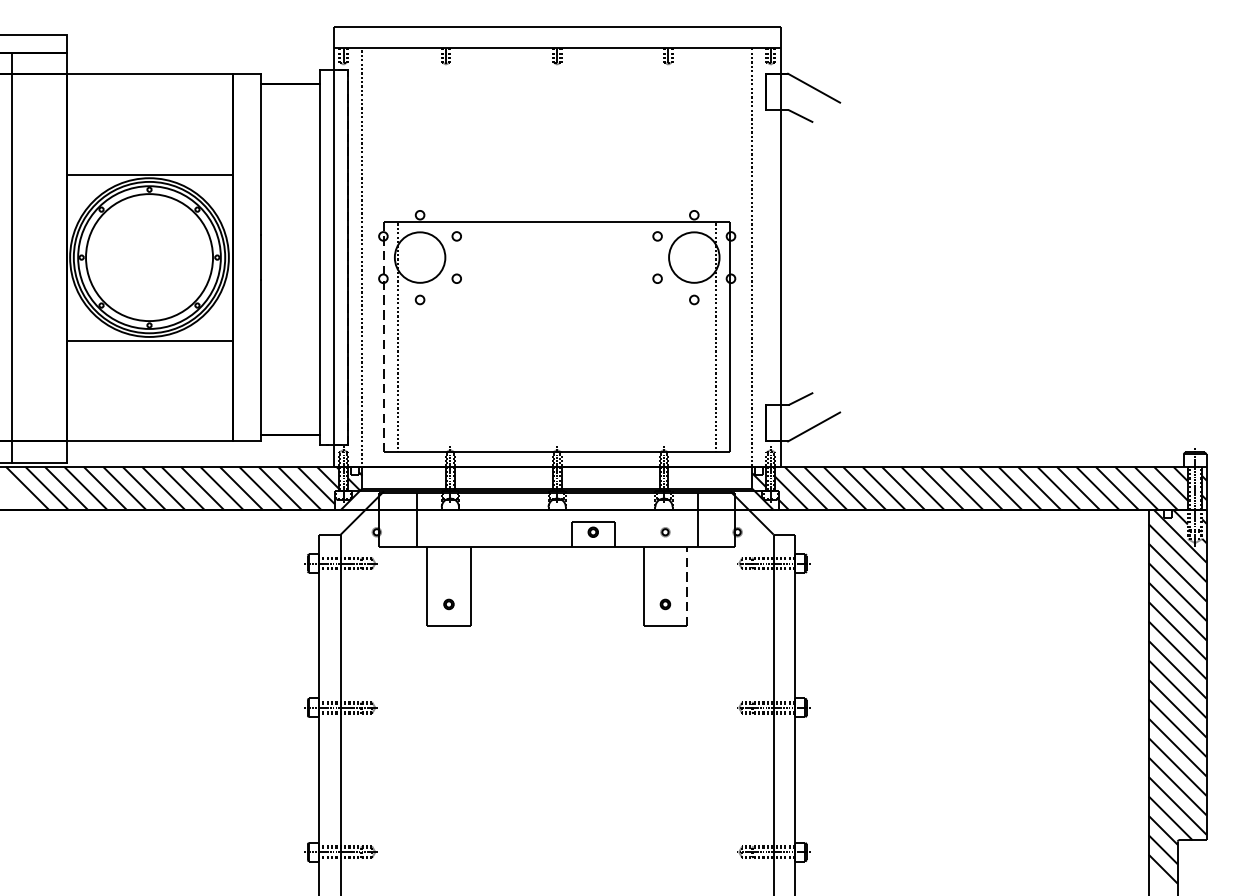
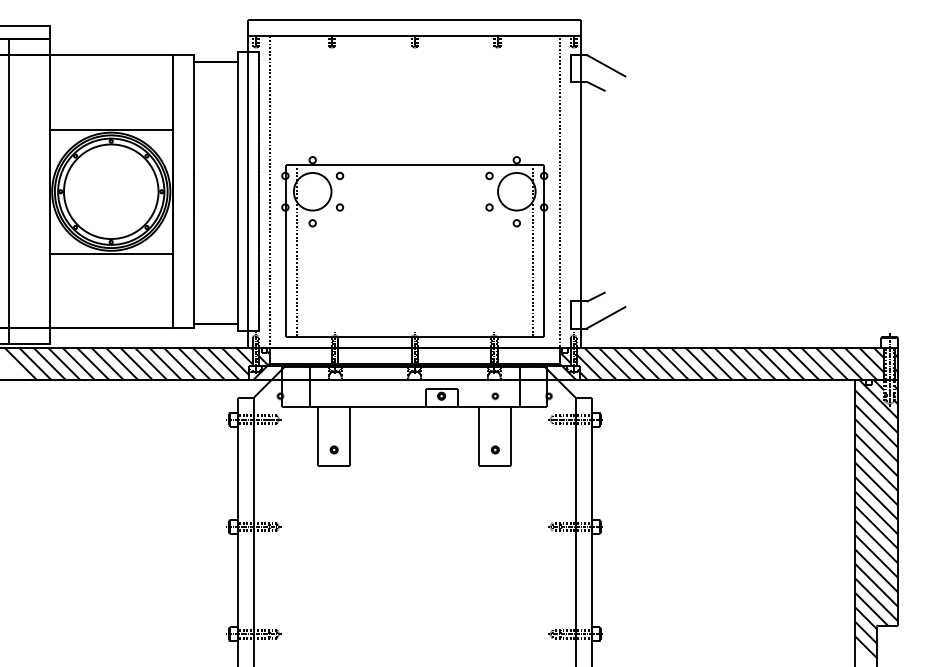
line: (383, 336) -> (285, 250), dashed -> solid
line: (687, 586) -> (511, 436), dashed -> solid

